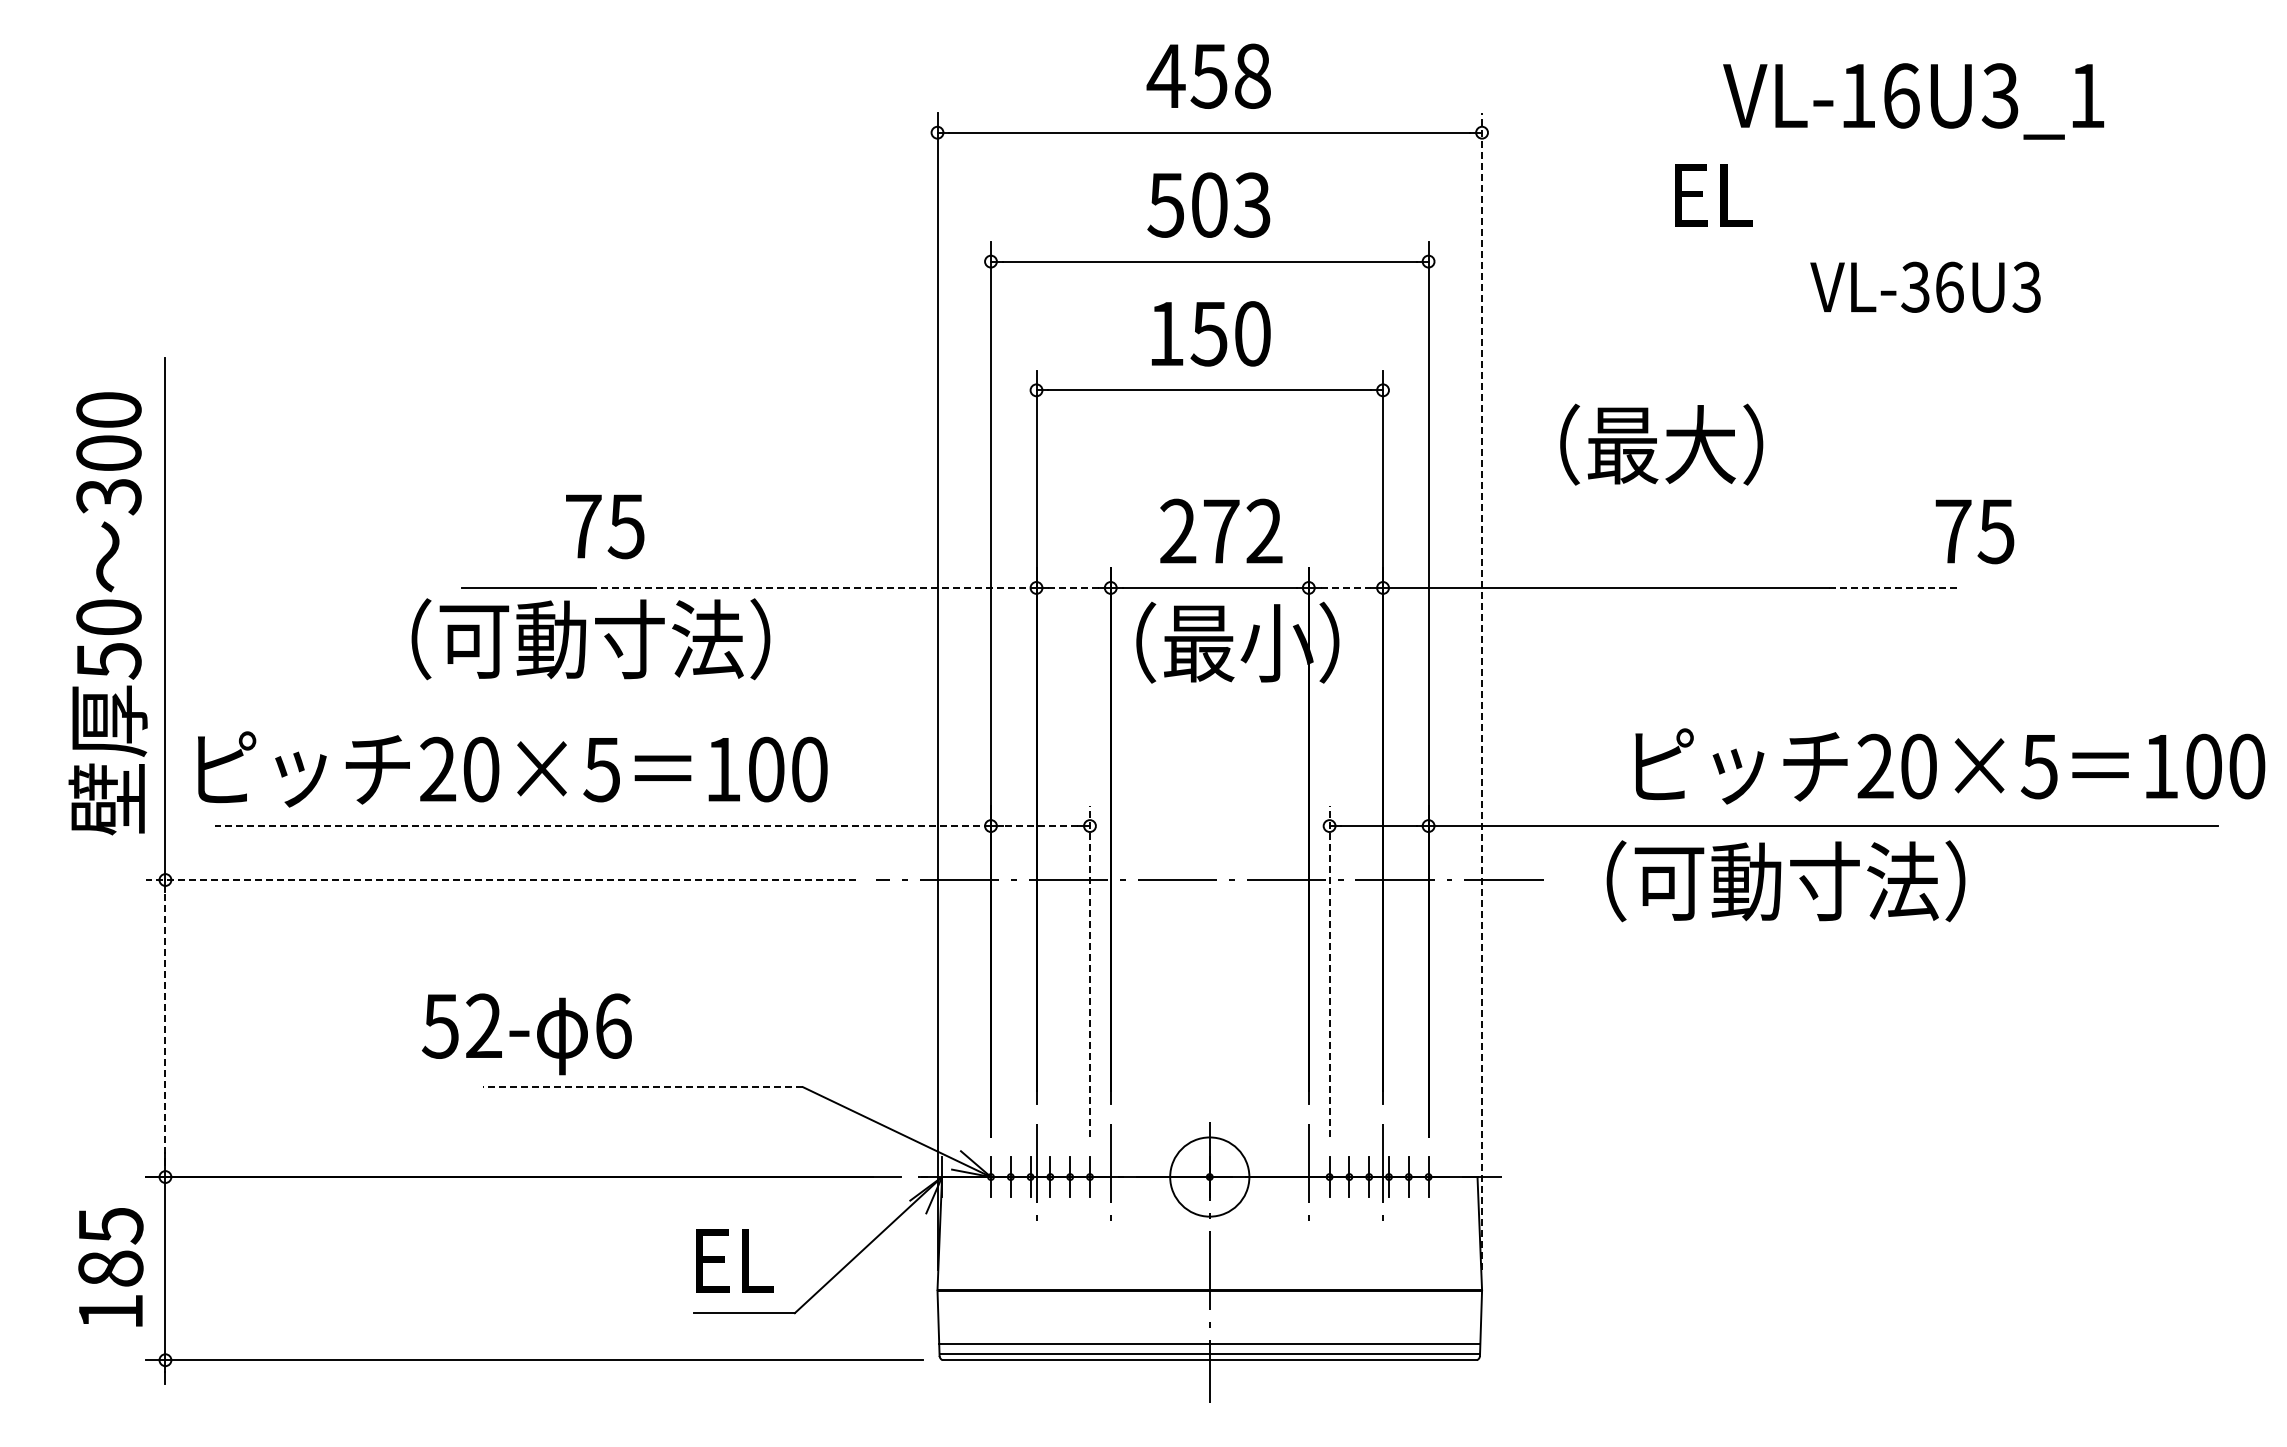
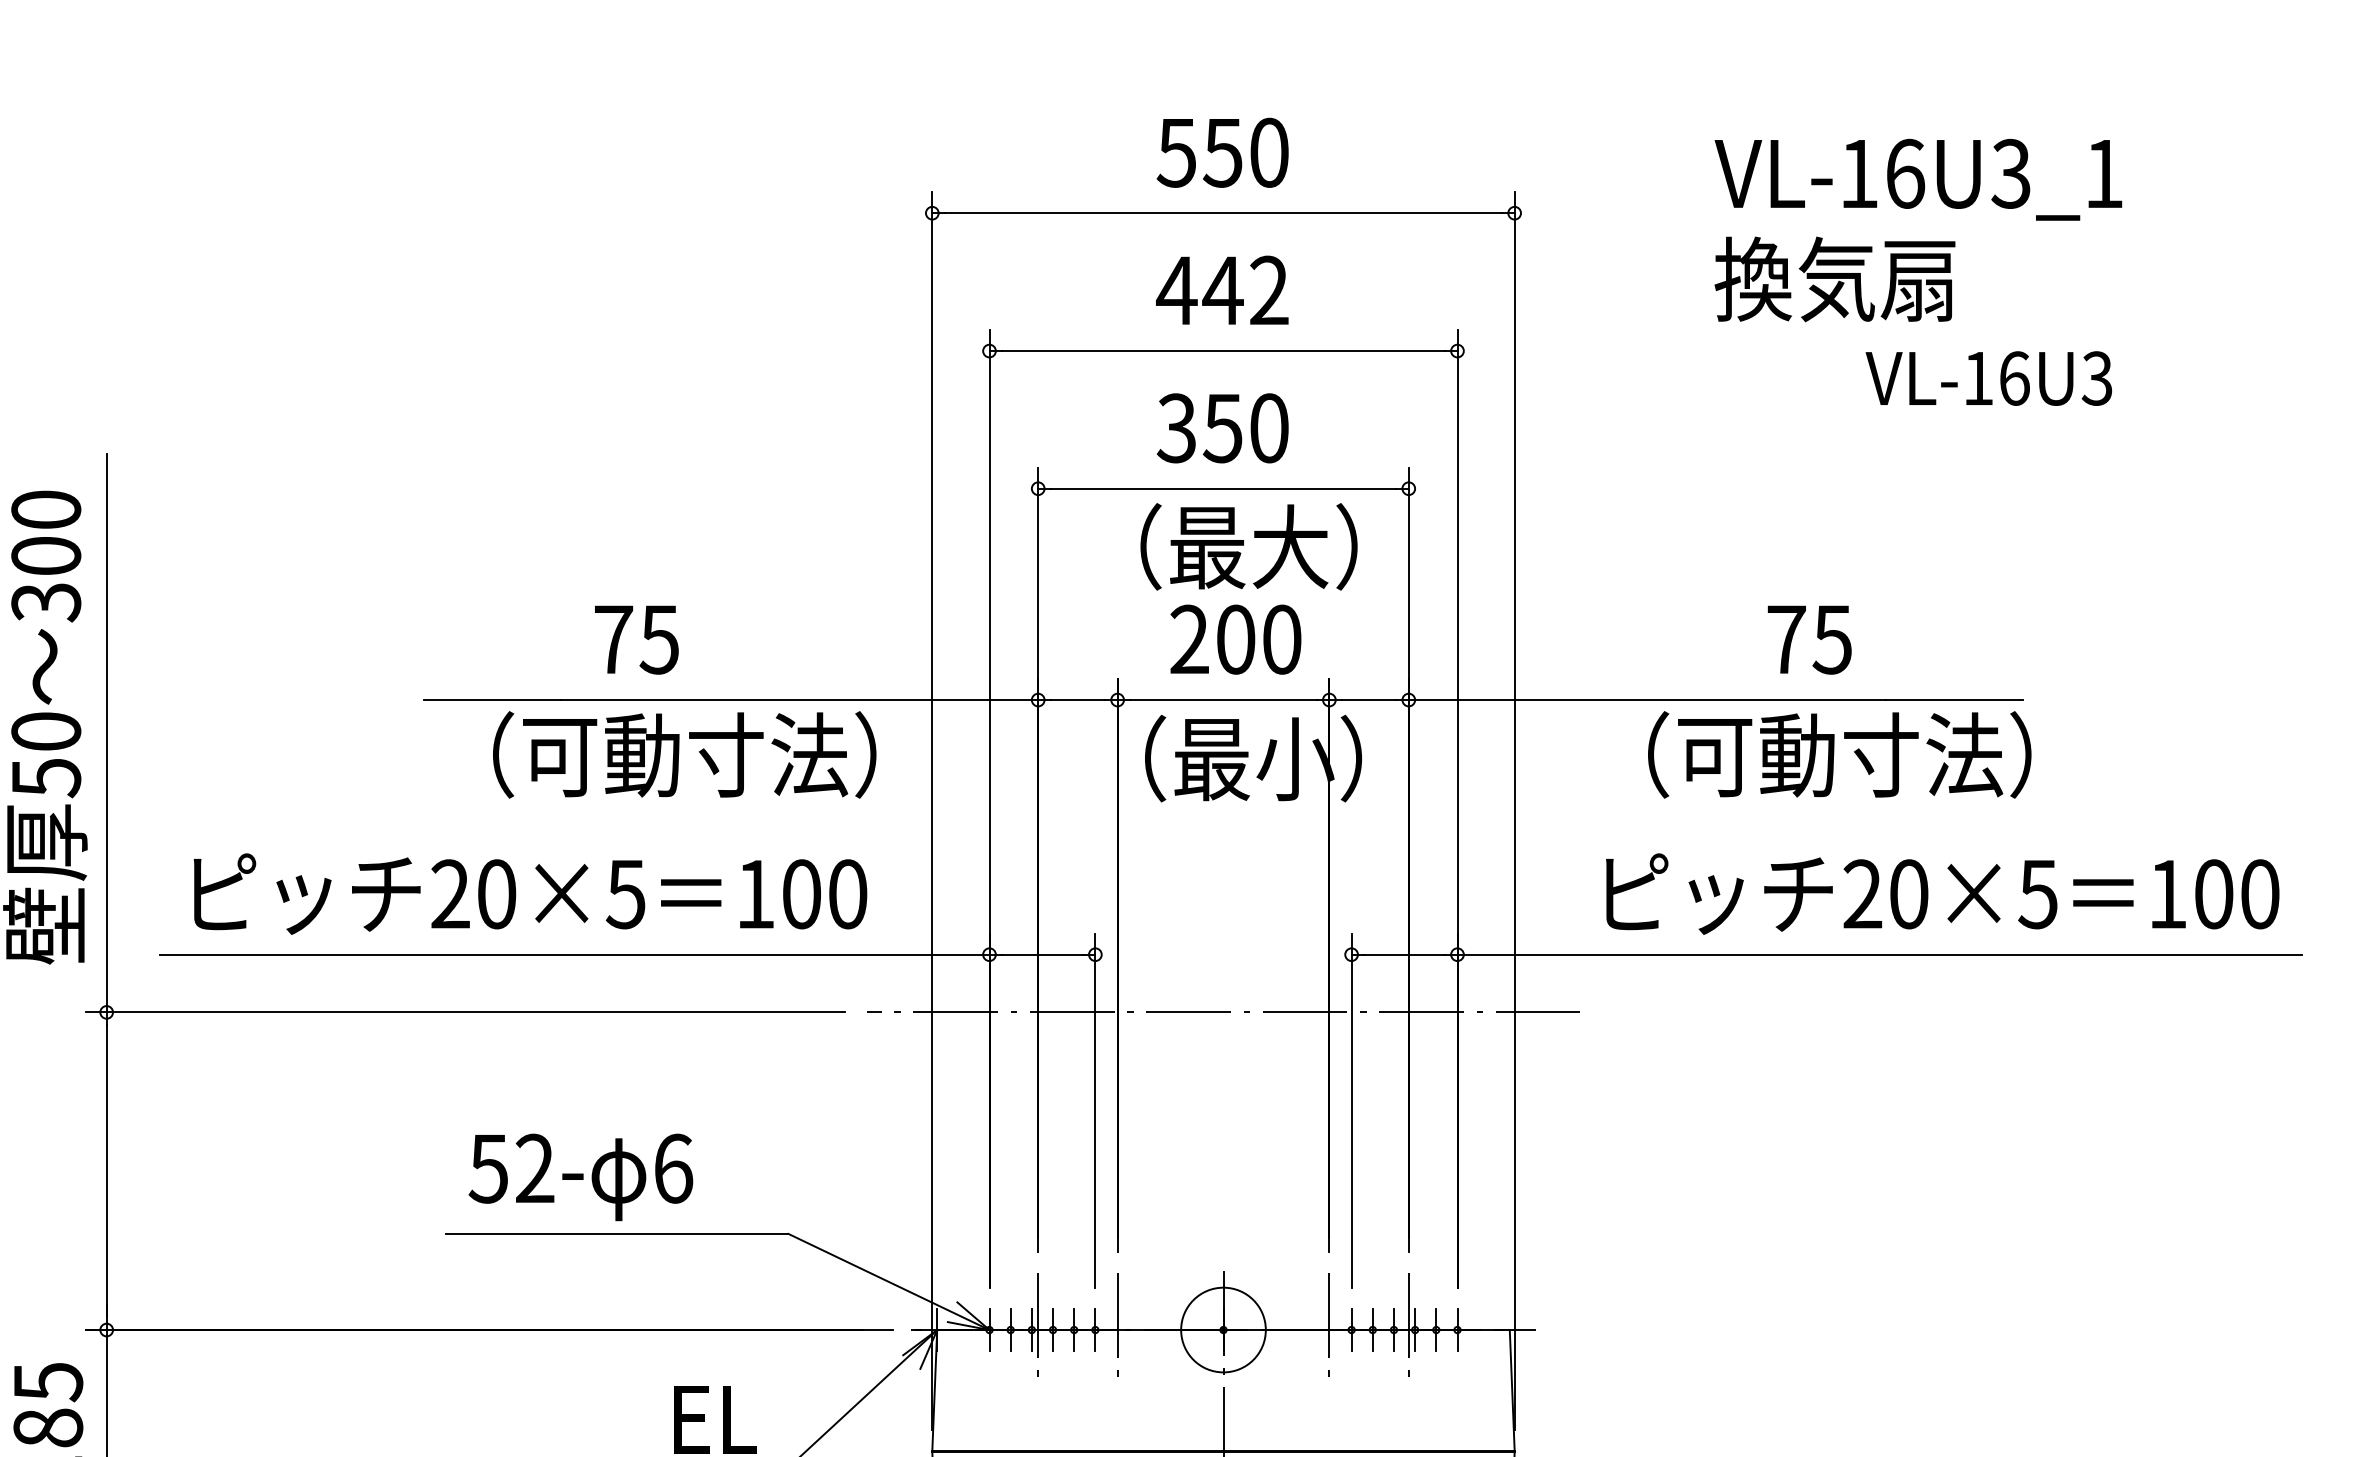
text: (1208, 75) -> (1222, 152), 458 -> 550
text: (1913, 101) -> (1918, 179), moved
text: (1781, 194) -> (1834, 279), EL -> 換気扇
text: (1208, 204) -> (1222, 289), 503 -> 442
text: (1915, 286) -> (1978, 377), VL-36U3 -> VL-16U3
text: (1165, 333) -> (1176, 427), 150 -> 350
text: (1661, 444) -> (1248, 546), moved
text: (605, 526) -> (637, 639), moved
text: (1242, 531) -> (1258, 639), 272 -> 200
text: (1974, 531) -> (1809, 639), moved
line: (813, 587) -> (799, 699), dashed -> solid
line: (1073, 587) -> (1077, 699), dashed -> solid
line: (1346, 587) -> (1369, 699), dashed -> solid
line: (1893, 587) -> (1954, 699), dashed -> solid
text: (590, 639) -> (684, 755), moved
line: (1482, 691) -> (1515, 810), dashed -> solid
text: (1950, 766) -> (1942, 894), moved
text: (512, 769) -> (530, 894), moved
line: (603, 826) -> (575, 955), dashed -> solid
line: (1040, 826) -> (1042, 955), dashed -> solid
line: (500, 880) -> (464, 1012), dashed -> solid
text: (1785, 881) -> (1839, 755), moved
line: (1089, 971) -> (1094, 1110), dashed -> solid
line: (1329, 971) -> (1351, 1110), dashed -> solid
line: (165, 1028) -> (106, 1171), dashed -> solid
text: (526, 1034) -> (580, 1177), moved
line: (642, 1087) -> (616, 1234), dashed -> solid

